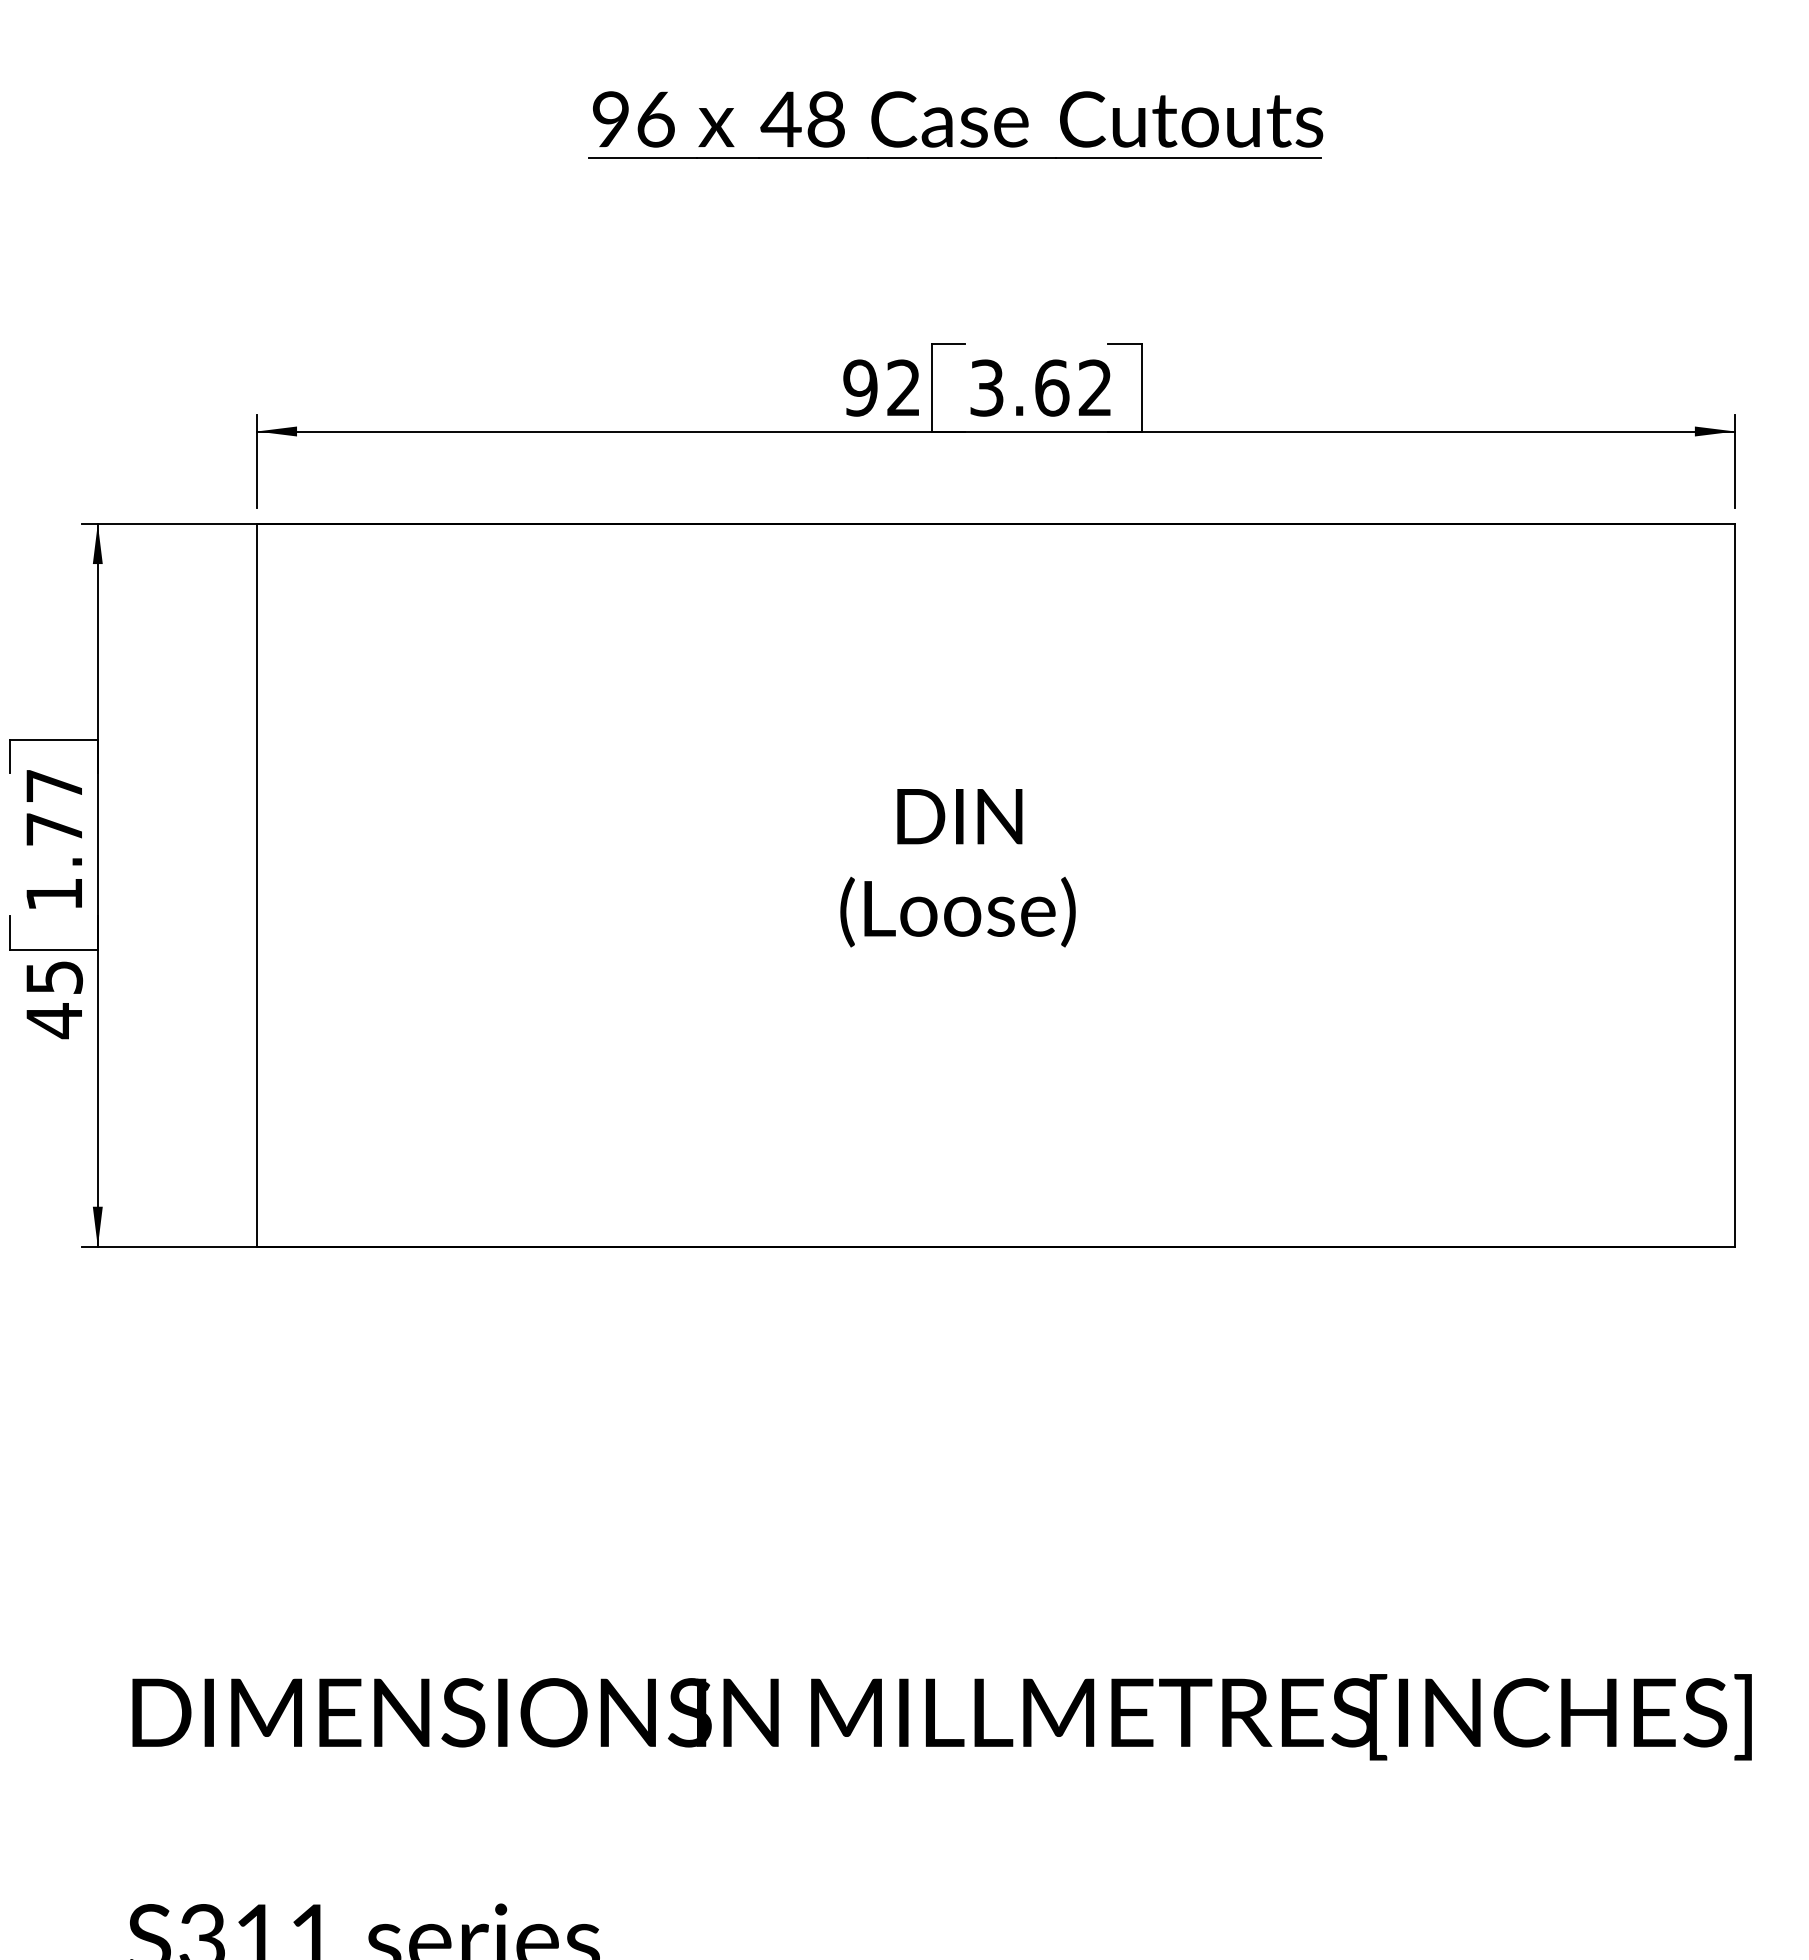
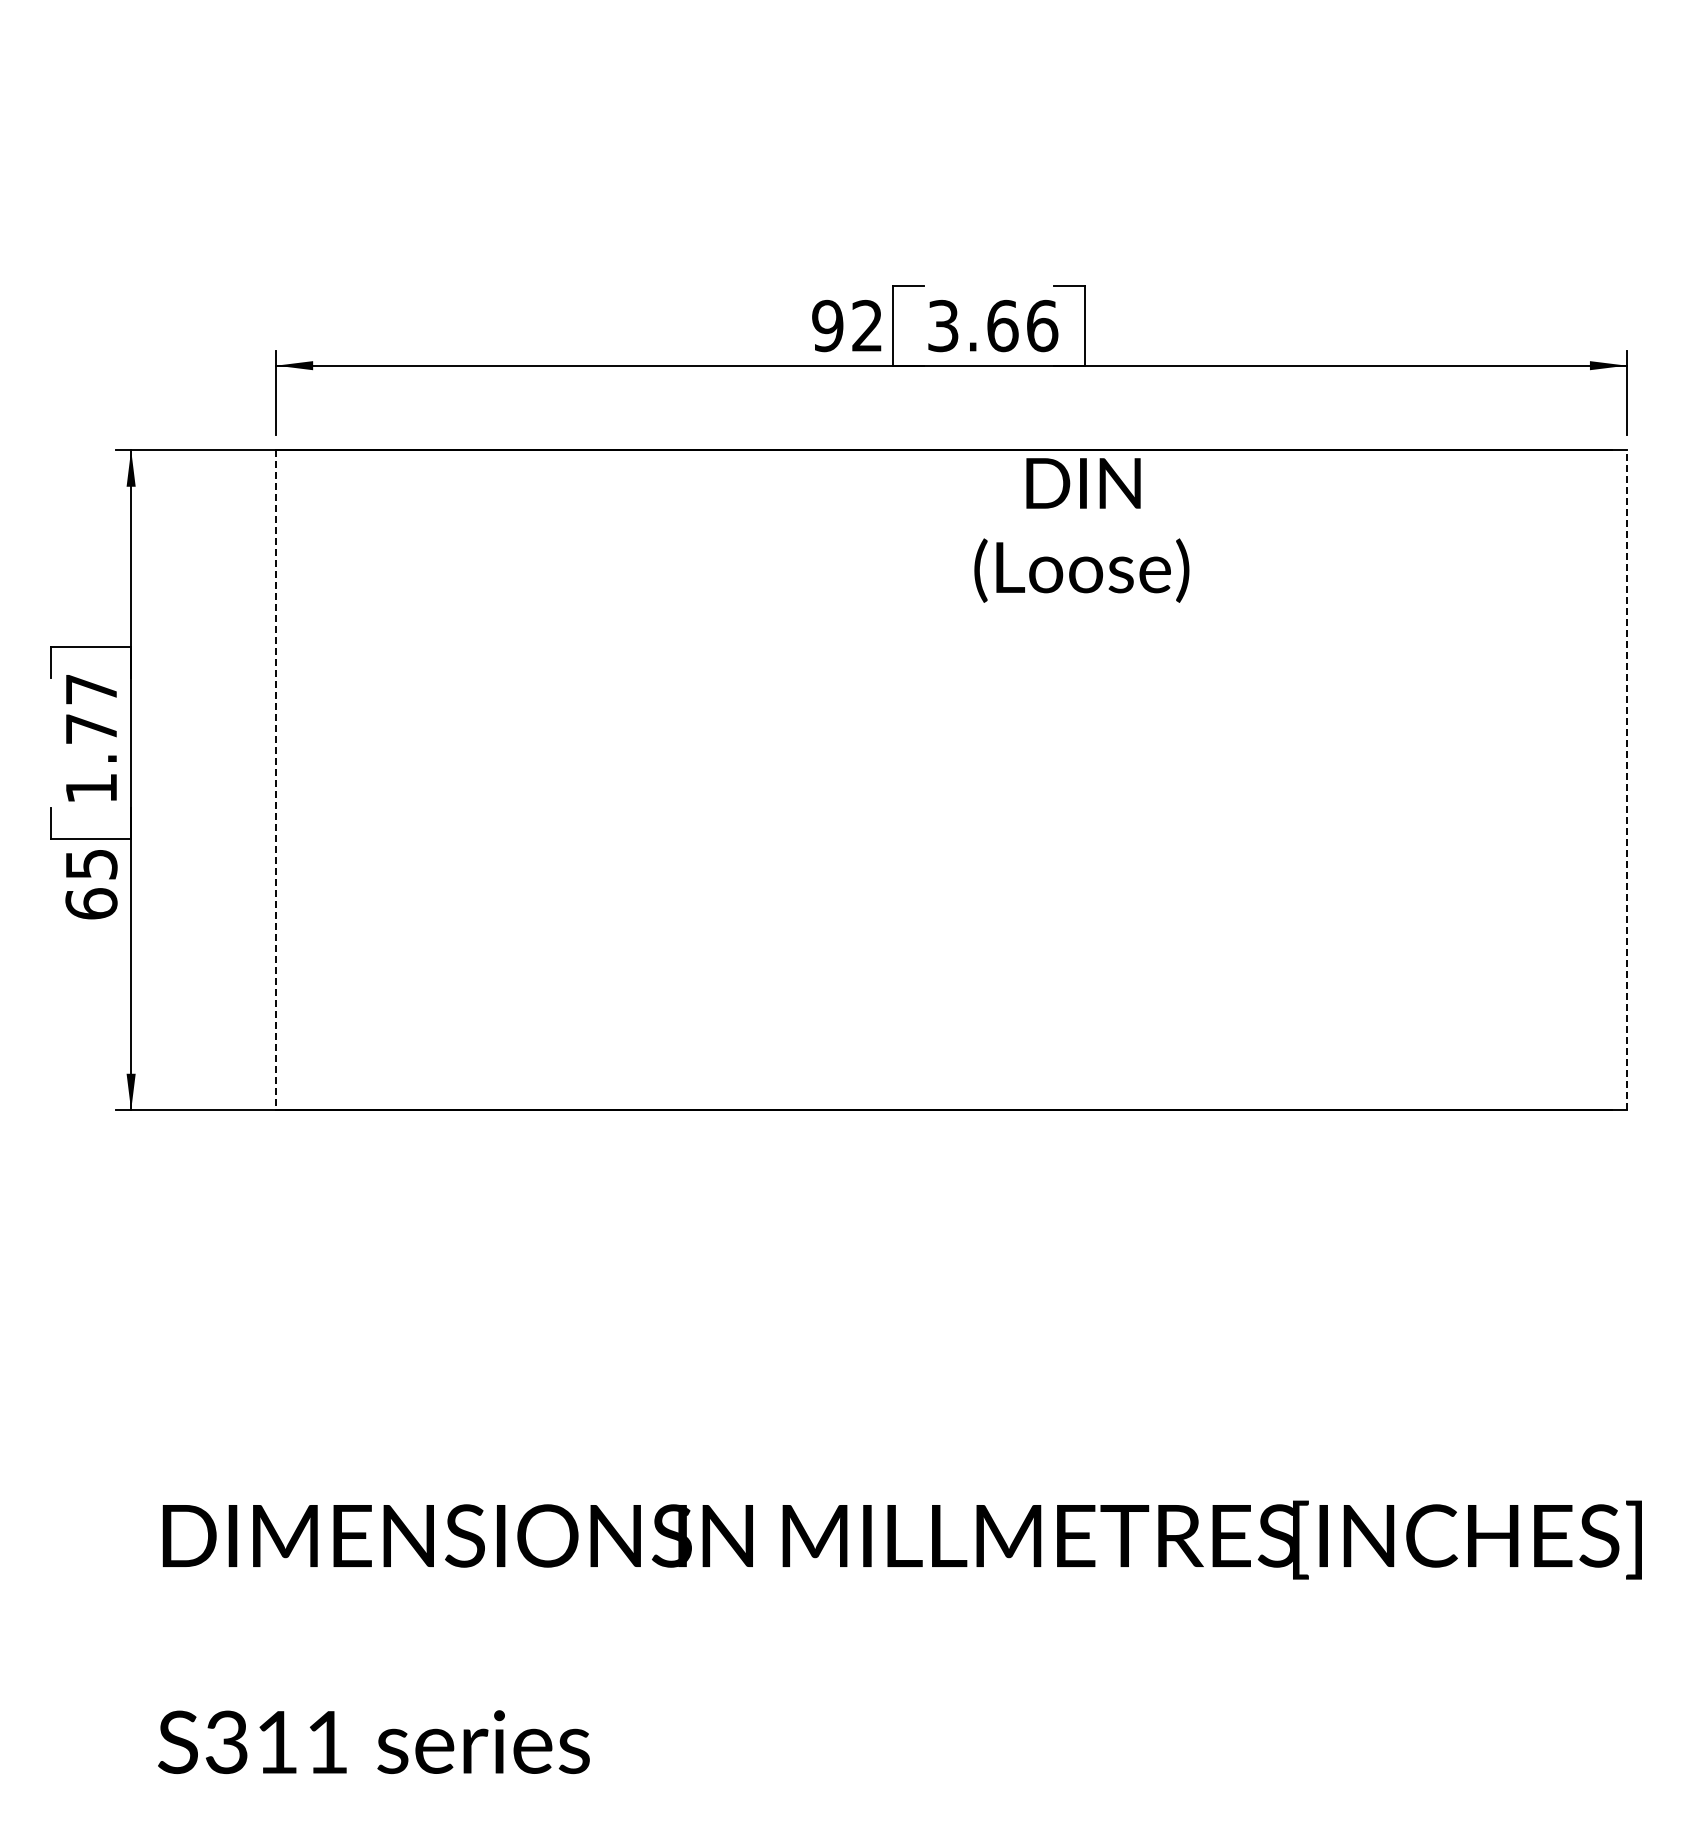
part: (955, 124) -> (914, 85), removed
text: (1095, 387) -> (1042, 325), 3.62 -> 3.66
text: (957, 868) -> (1081, 530), moved
line: (1734, 884) -> (1626, 779), solid -> dashed
line: (256, 885) -> (276, 780), solid -> dashed
text: (54, 1020) -> (91, 903), 45 -> 65

